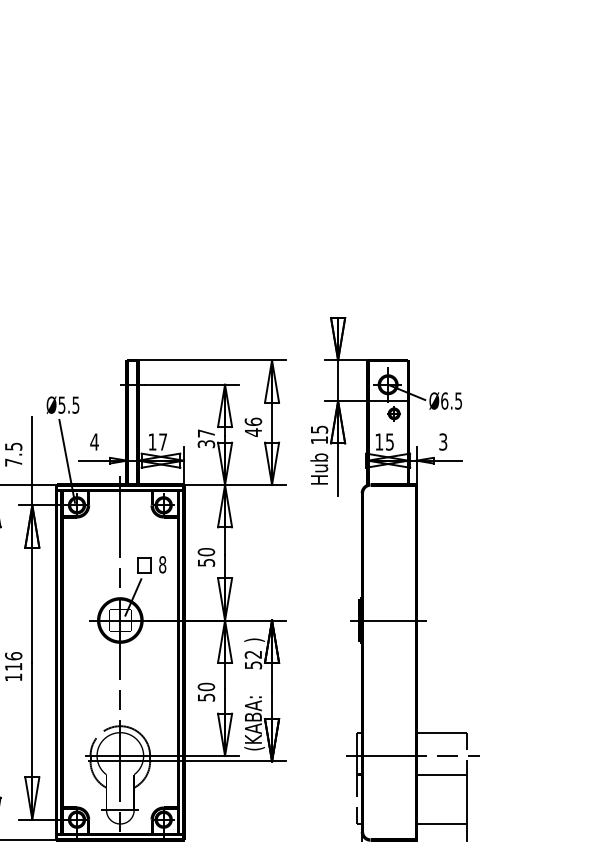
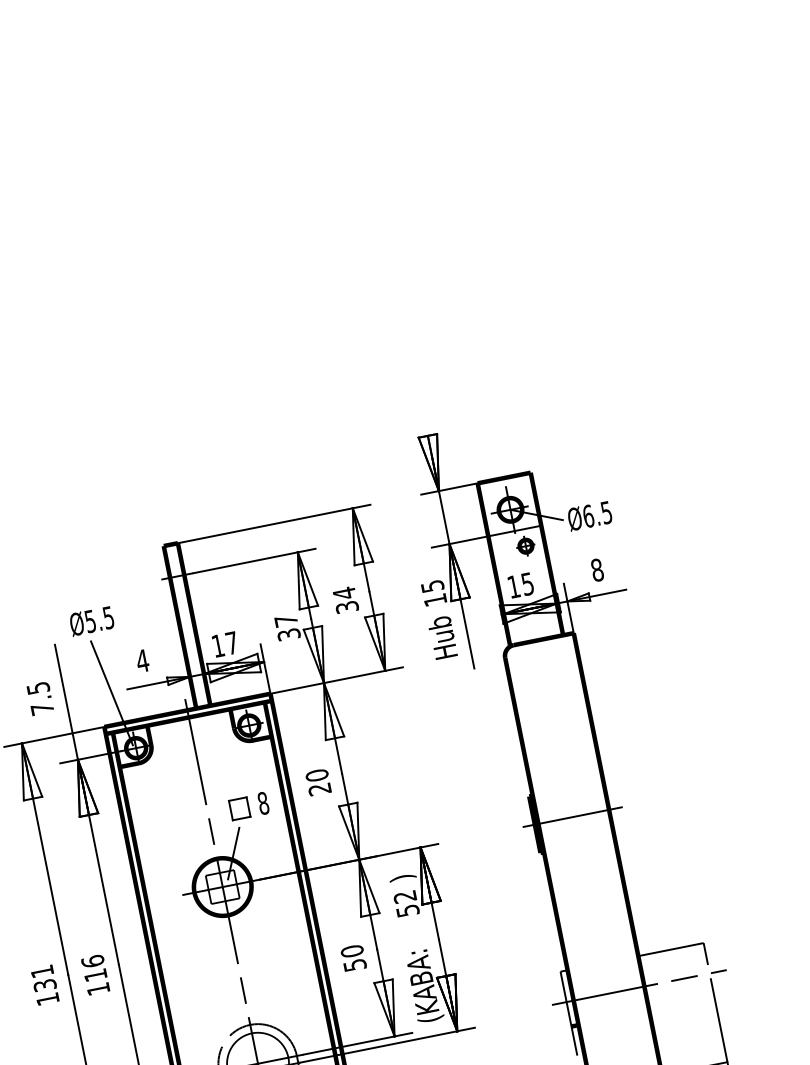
text: (253, 426) -> (345, 599), 46 -> 34
text: (443, 441) -> (597, 569), 3 -> 8
text: (206, 562) -> (319, 788), 50 -> 20
line: (441, 774) -> (681, 1004), removed

